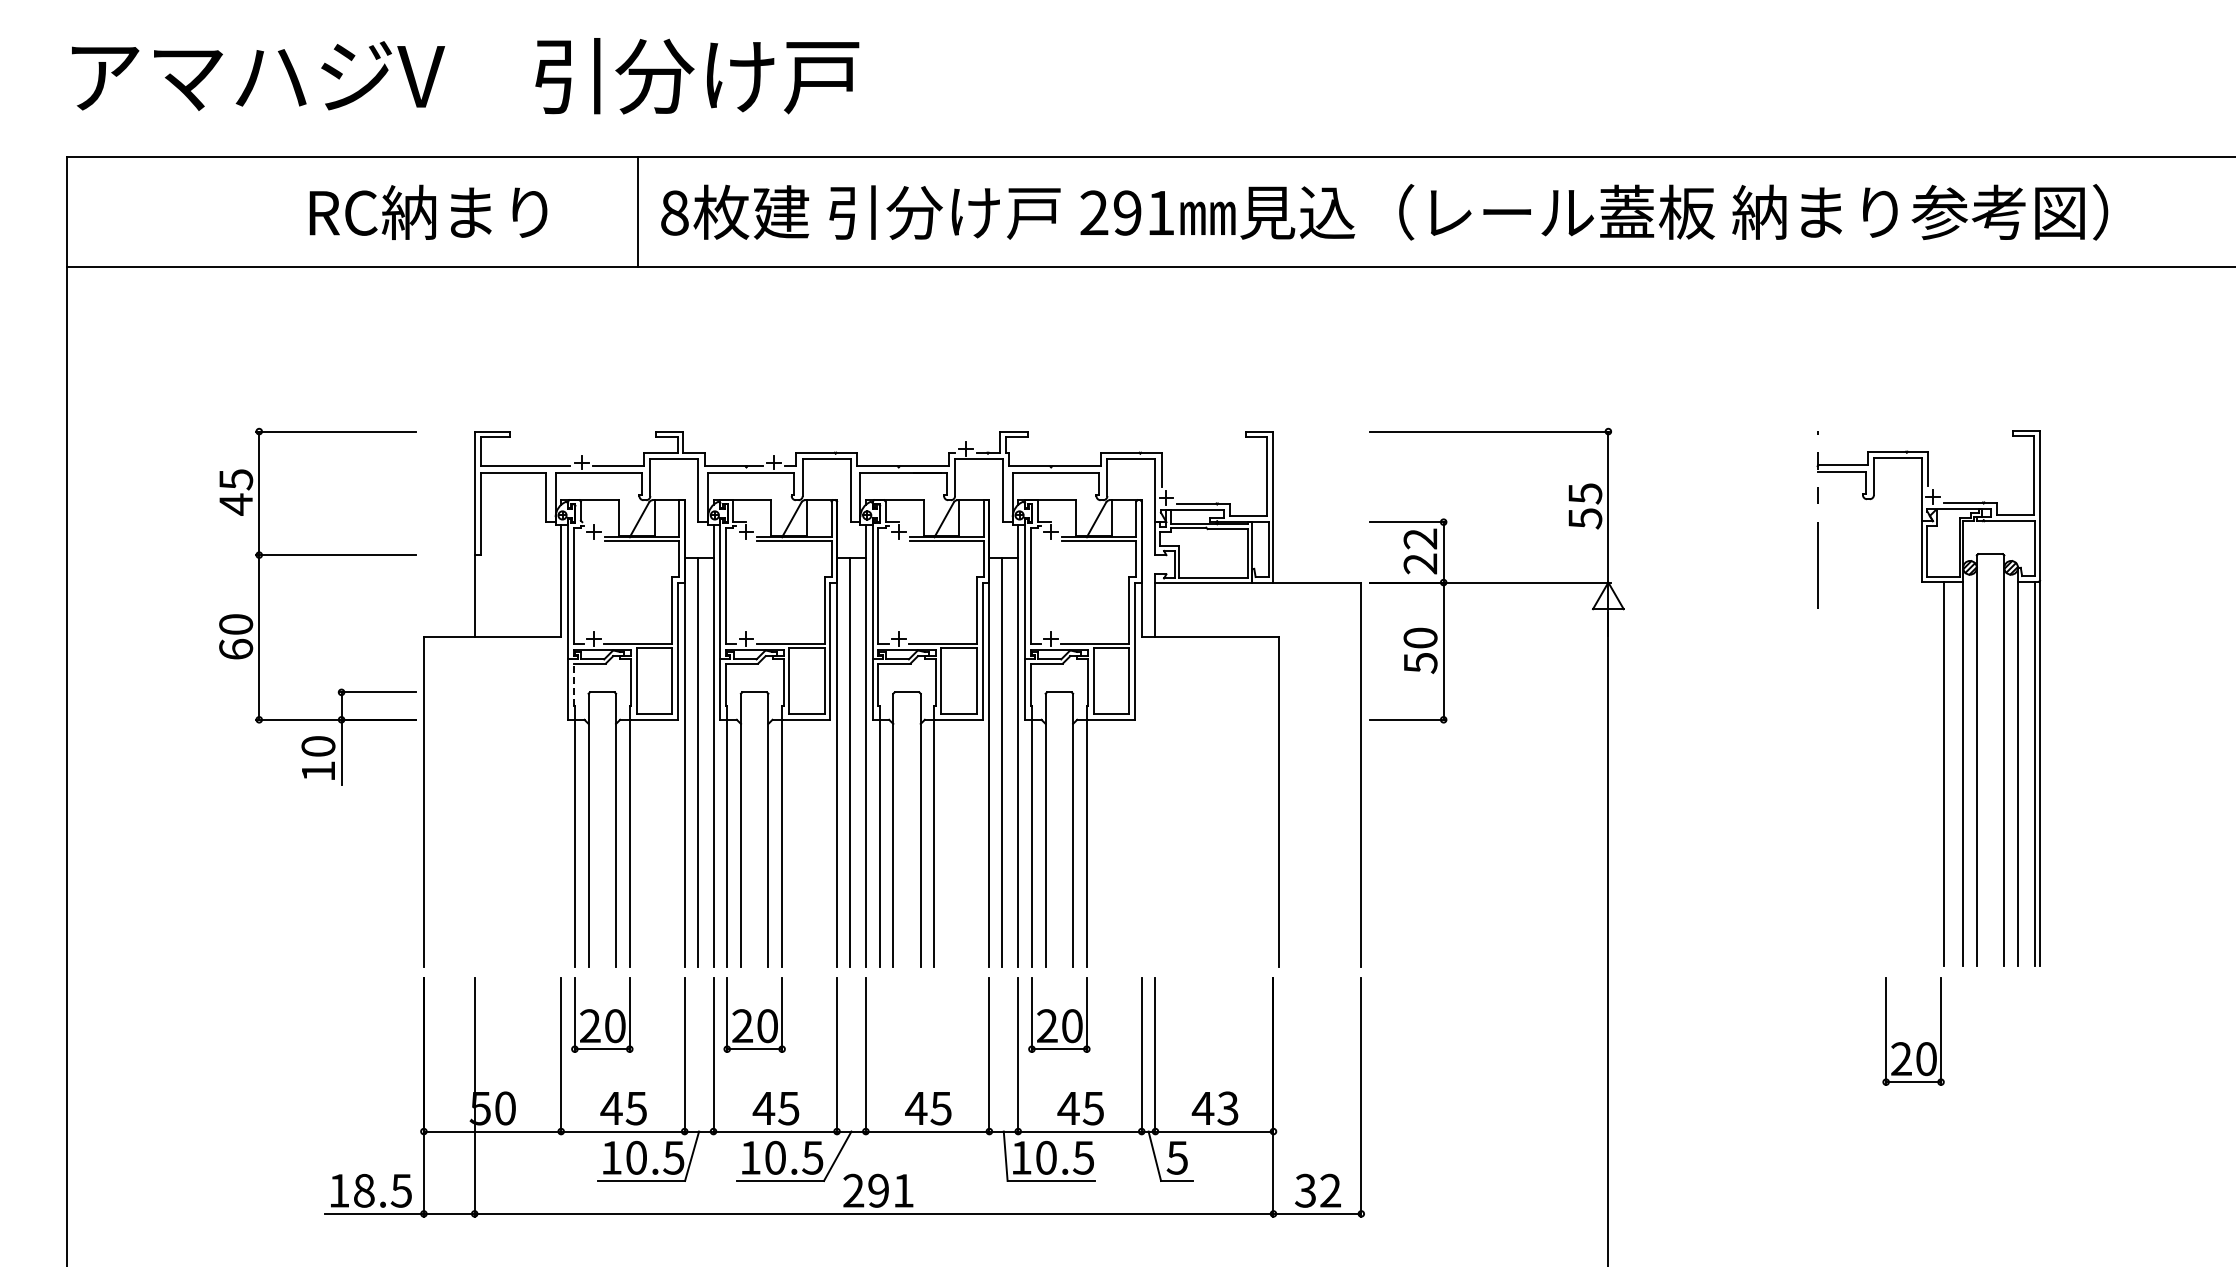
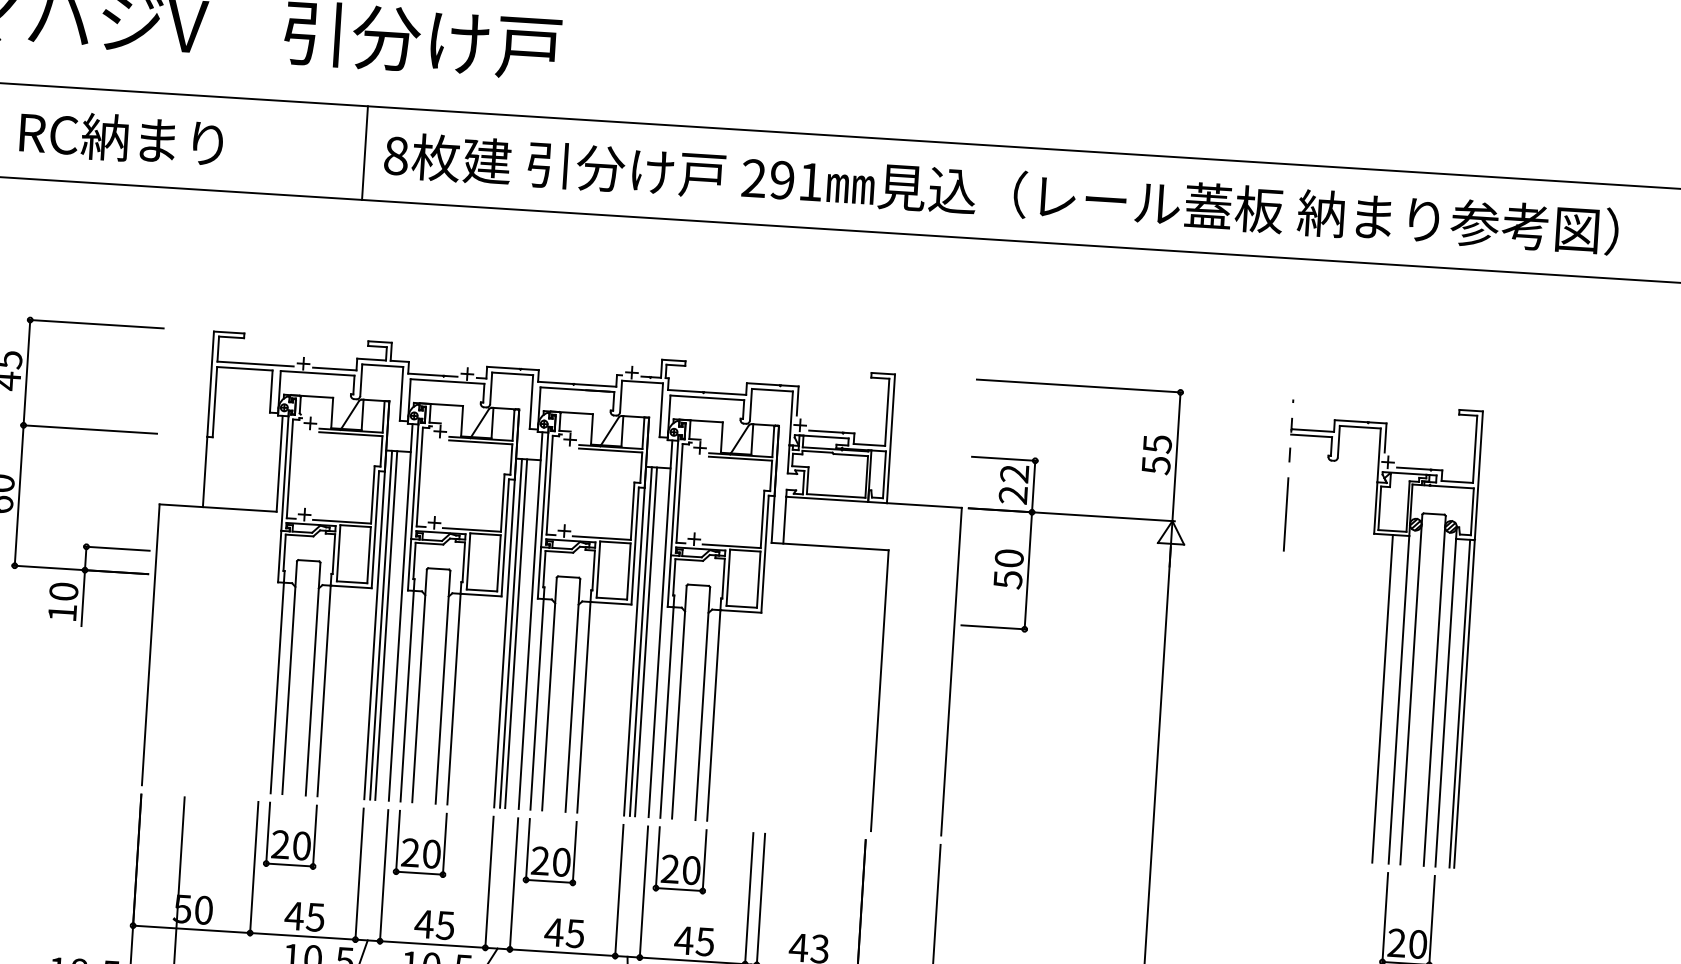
text: (428, 211) -> (121, 137), moved
line: (573, 684) -> (284, 552), dashed -> solid
part: (1943, 698) -> (1386, 634), moved
line: (691, 761) -> (381, 624), added
line: (843, 761) -> (510, 632), added
line: (996, 761) -> (641, 640), added
part: (906, 1014) -> (550, 851), added

